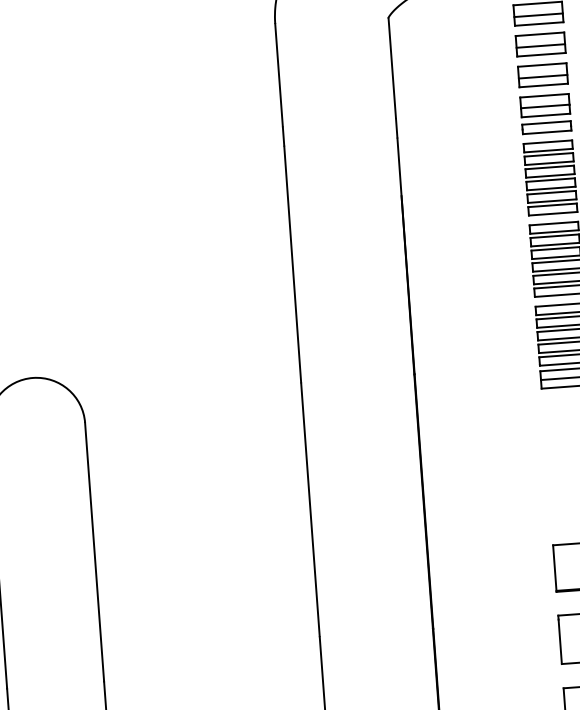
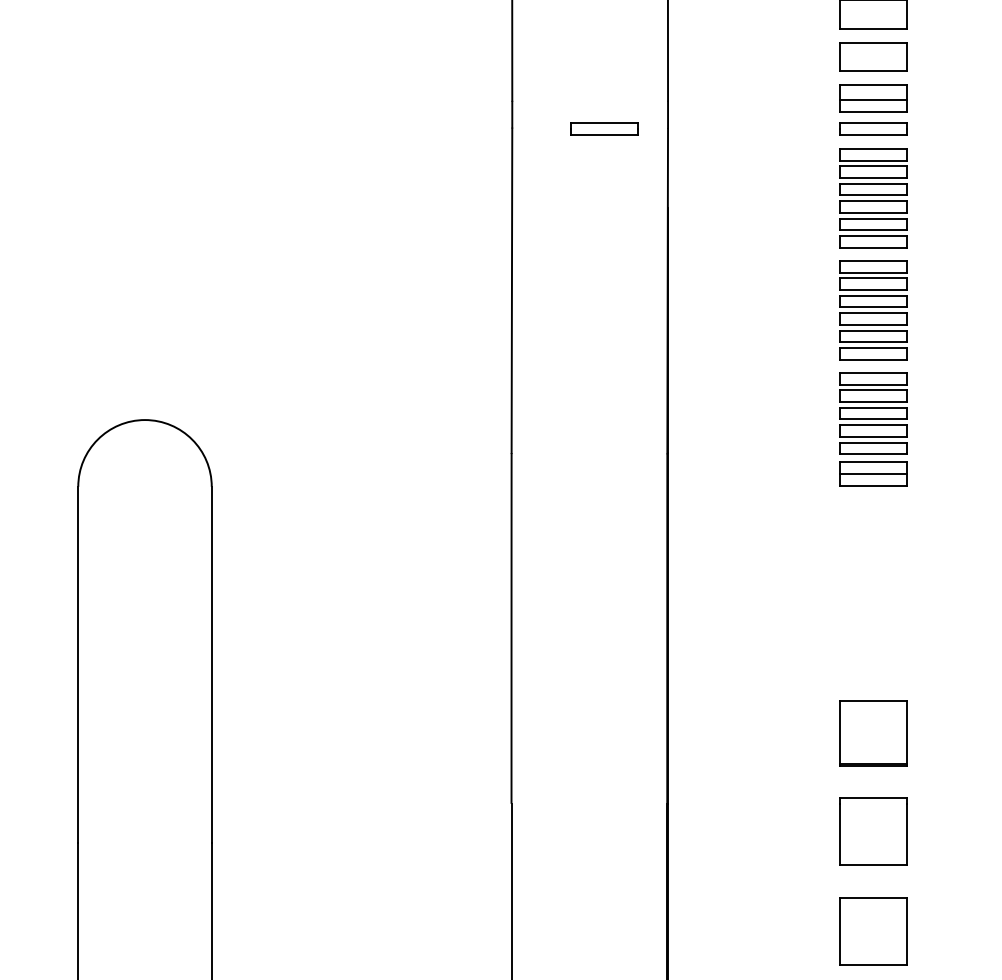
line: (540, 45) -> (873, 16), removed
line: (542, 76) -> (873, 58), removed
part: (351, 141) -> (604, 128), added

